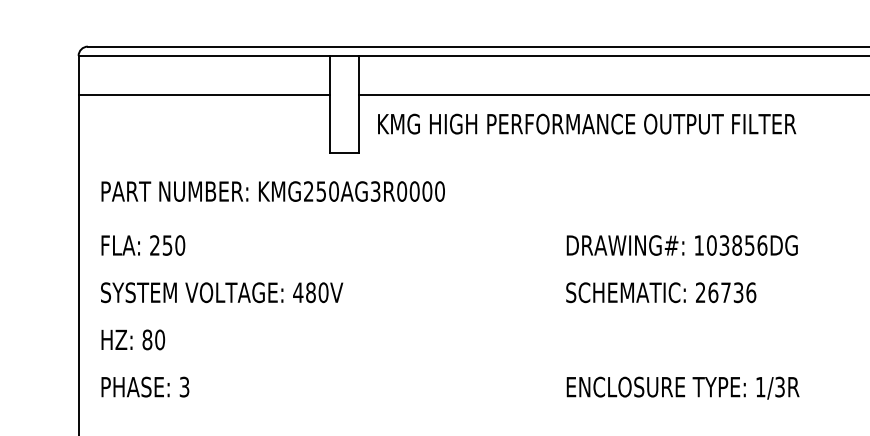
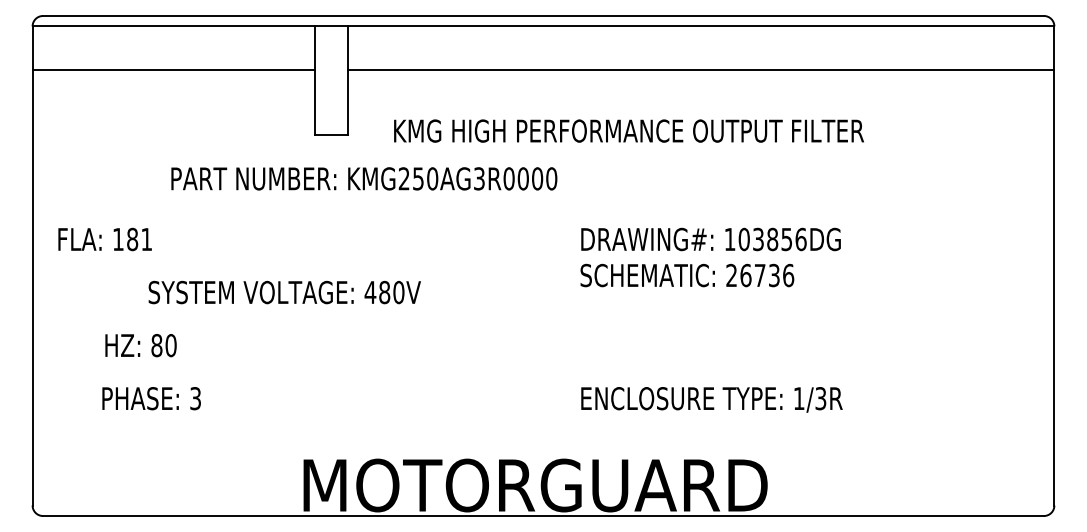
text: (586, 123) -> (628, 130), moved
text: (273, 191) -> (364, 178), moved
text: (167, 245) -> (132, 239), 250 -> 181
text: (221, 292) -> (284, 292), moved
text: (661, 292) -> (687, 275), moved
text: (132, 339) -> (140, 345), moved
text: (145, 386) -> (151, 398), moved

